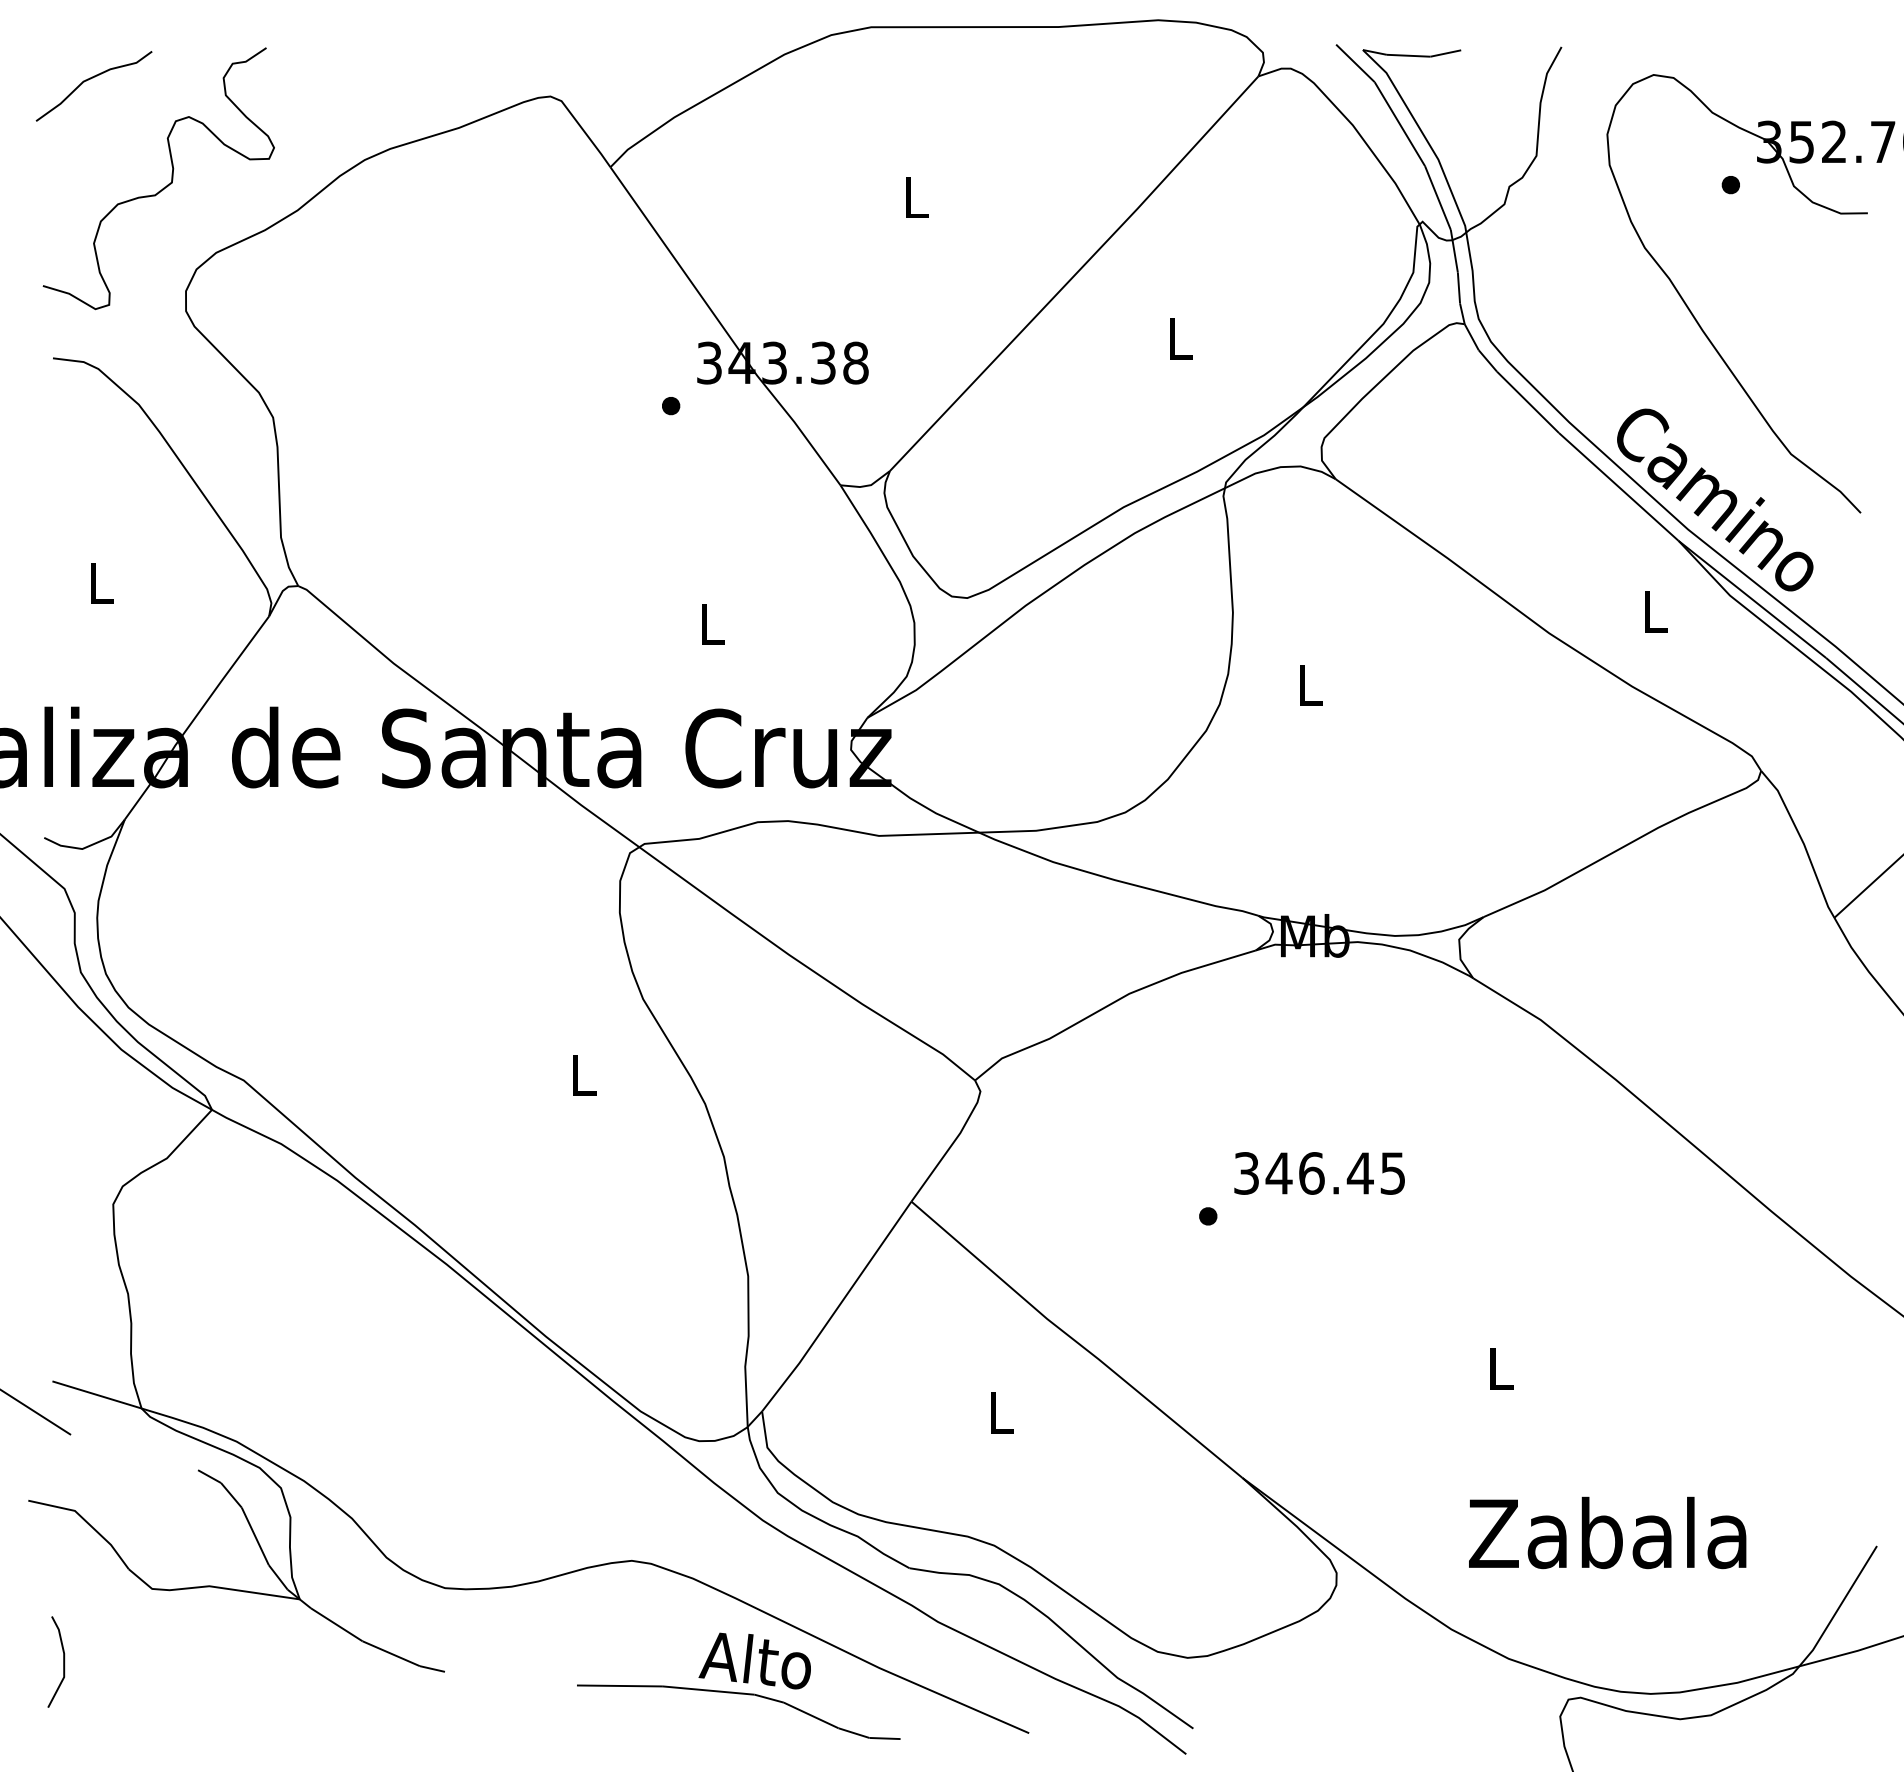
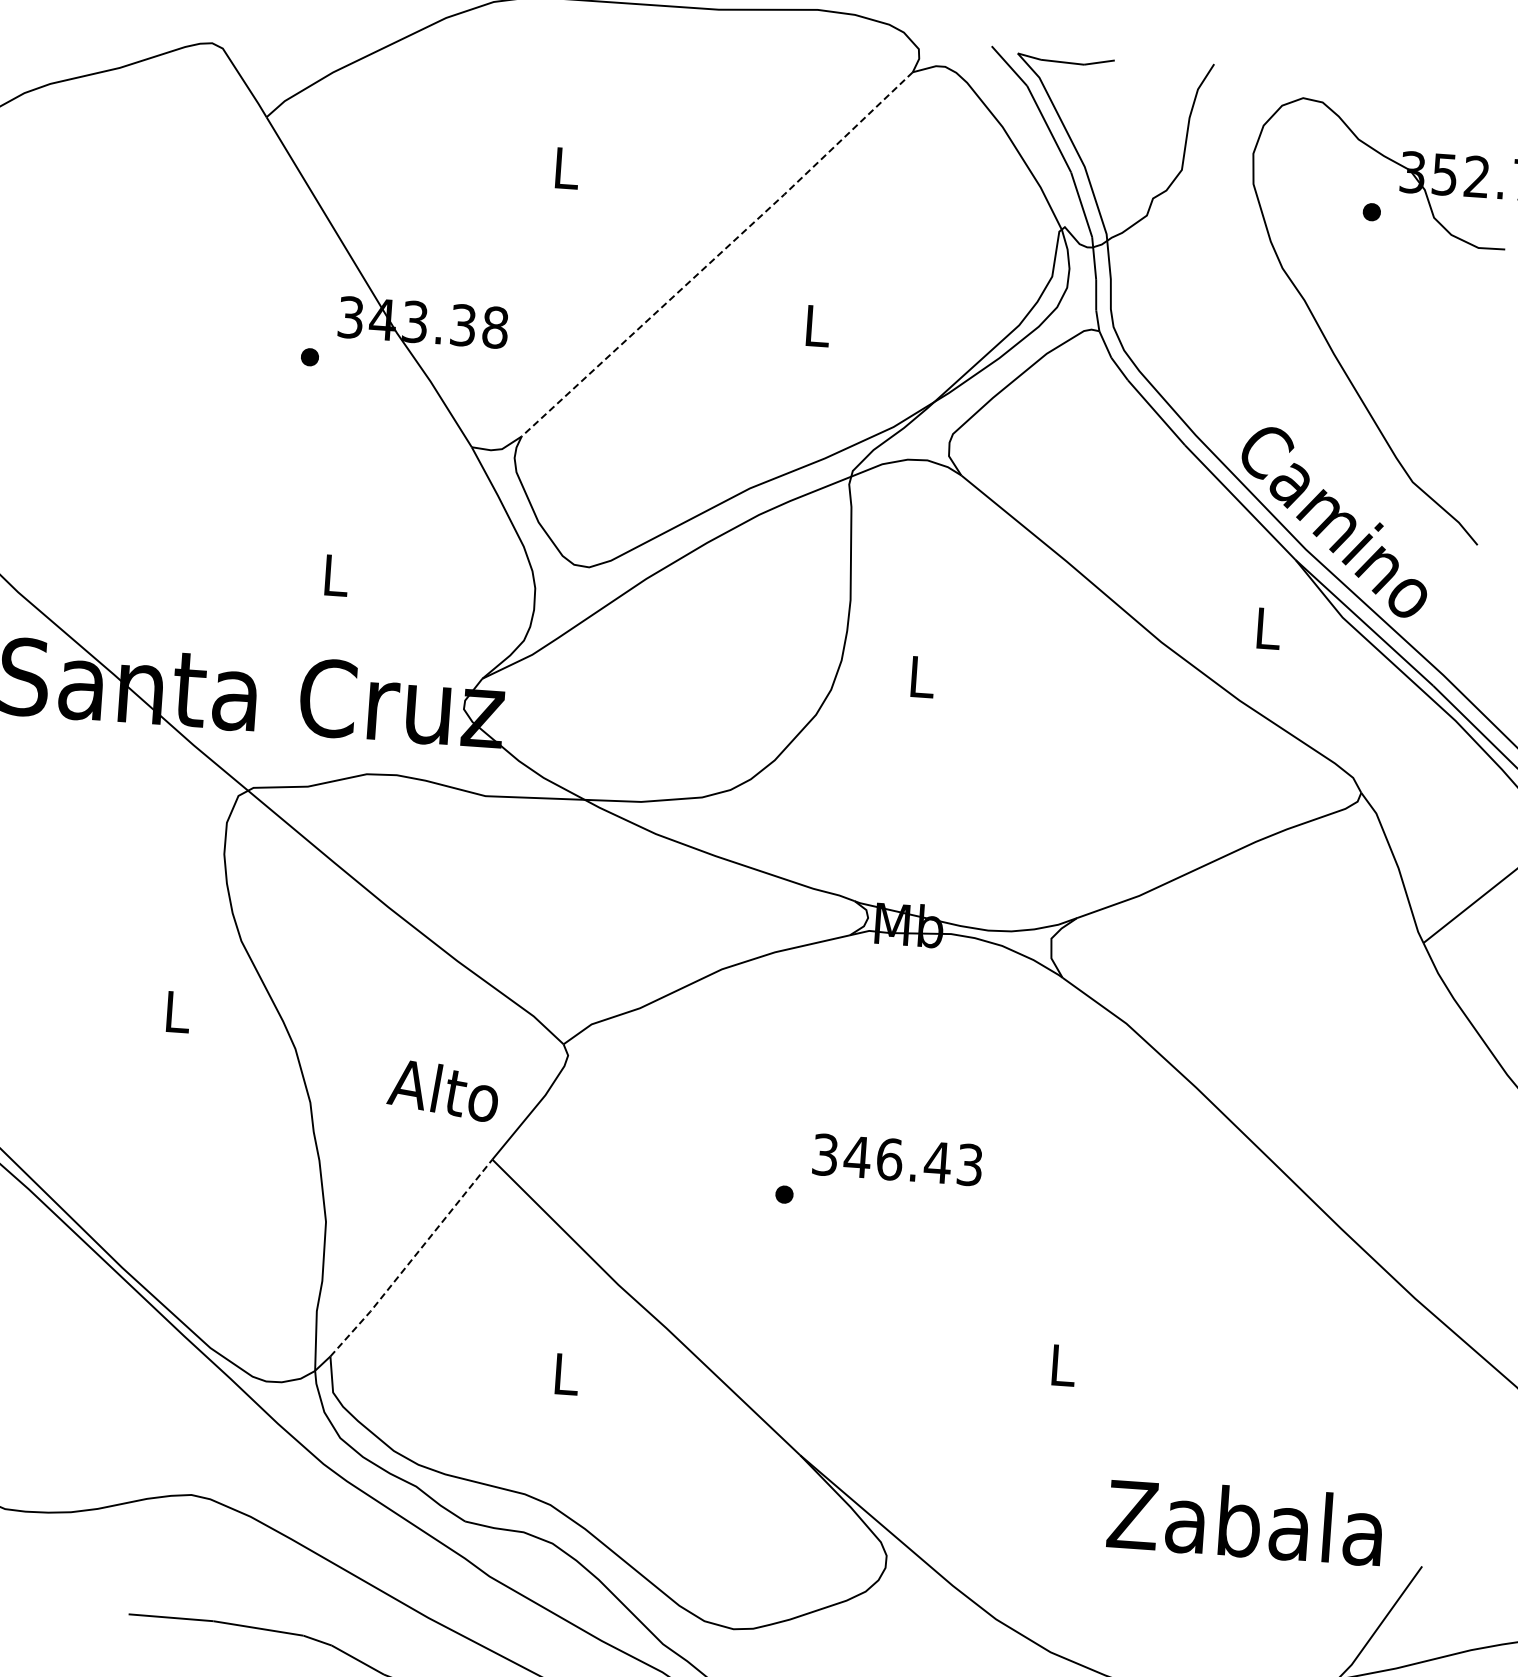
line: (1075, 274) -> (718, 255), solid -> dashed
text: (1393, 1173) -> (970, 1165), 346.45 -> 346.43
line: (838, 1307) -> (413, 1259), solid -> dashed
text: (1607, 1532) -> (1245, 1521), moved
text: (754, 1660) -> (442, 1090), moved

